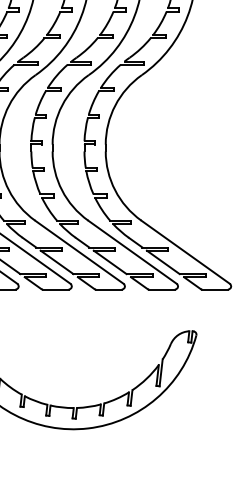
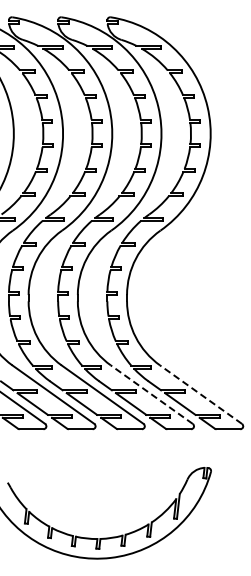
line: (132, 252) -> (151, 394), solid -> dashed
line: (185, 252) -> (200, 394), solid -> dashed

